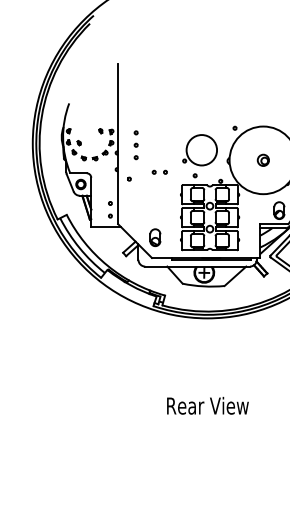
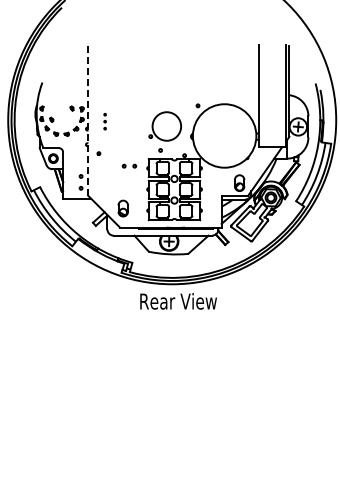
line: (118, 144) -> (88, 121), solid -> dashed
part: (135, 144) -> (104, 121), size x0.6
part: (263, 159) -> (224, 135), removed
part: (159, 171) -> (129, 165), moved
text: (207, 405) -> (178, 301), moved

